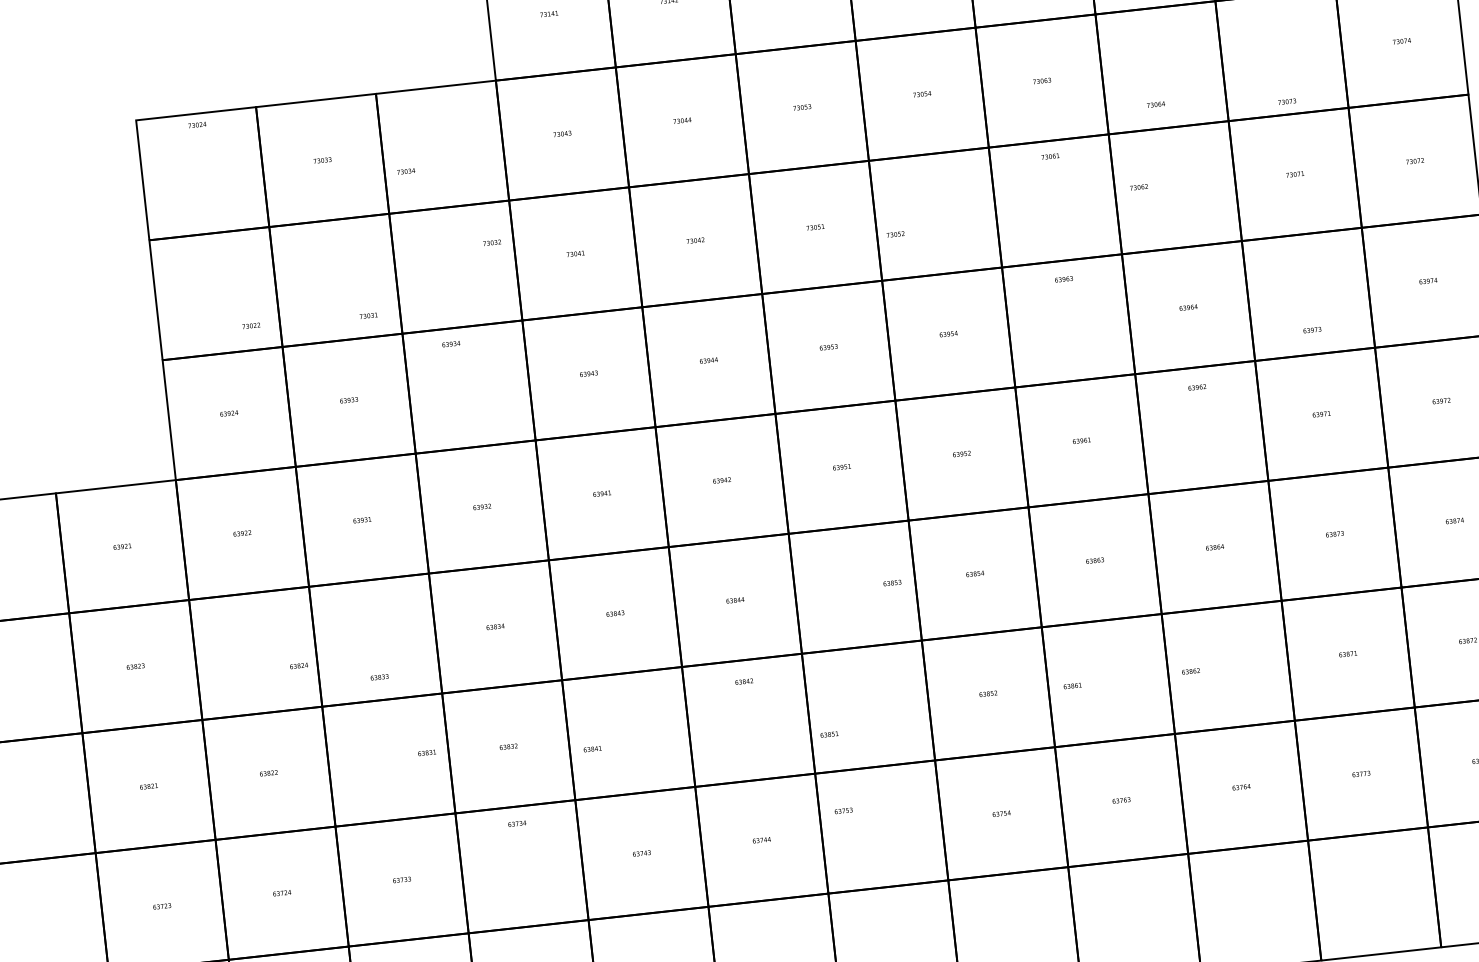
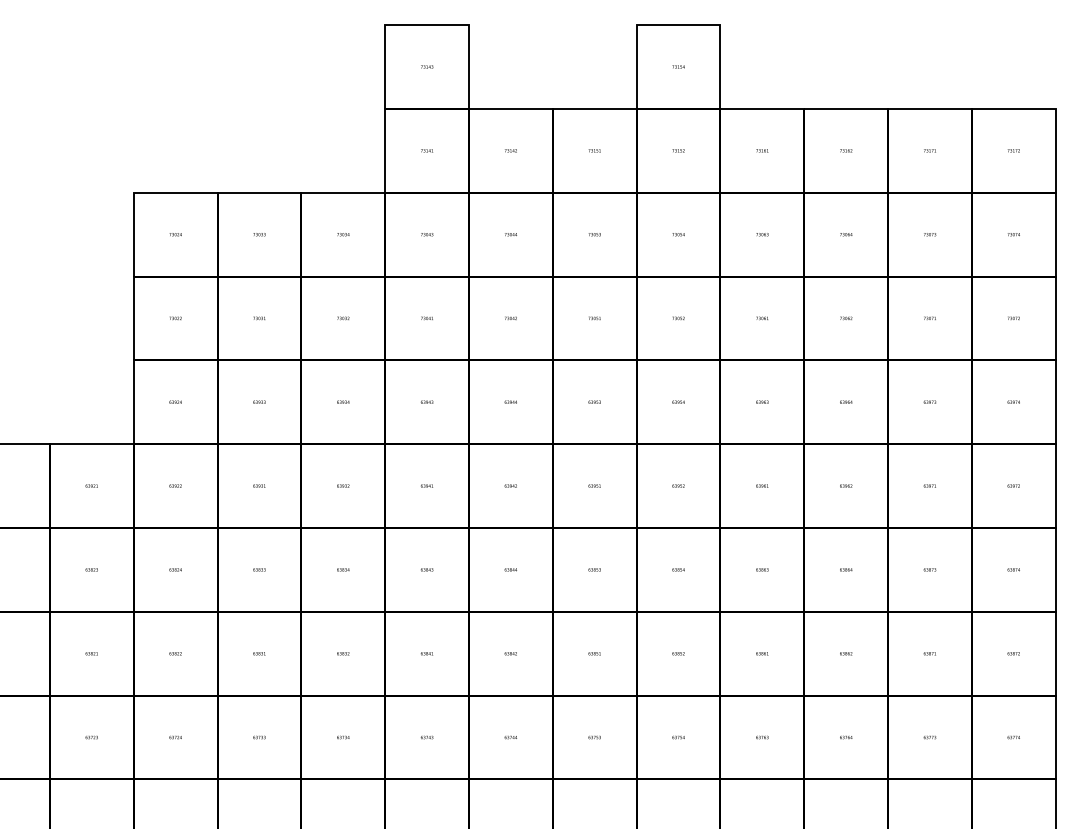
text: (1287, 101) -> (930, 234), moved
text: (1156, 104) -> (846, 234), moved
text: (197, 124) -> (175, 234), moved
text: (1050, 156) -> (762, 318), moved
text: (406, 171) -> (343, 234), moved
text: (1139, 187) -> (846, 318), moved
text: (895, 234) -> (678, 318), moved
text: (492, 242) -> (343, 318), moved
text: (1064, 278) -> (762, 401), moved
text: (368, 315) -> (259, 318), moved
text: (251, 326) -> (175, 318), moved
text: (1311, 329) -> (929, 401), moved
text: (451, 343) -> (343, 401), moved
text: (1197, 386) -> (846, 485), moved
text: (892, 582) -> (594, 569), moved
text: (298, 665) -> (175, 569), moved
text: (1191, 671) -> (846, 653), moved
text: (379, 676) -> (259, 569), moved
text: (743, 681) -> (510, 653), moved
text: (1072, 685) -> (762, 653), moved
text: (829, 734) -> (594, 653), moved
text: (591, 748) -> (426, 653), moved
text: (427, 752) -> (259, 653), moved
text: (843, 810) -> (594, 737), moved
text: (517, 823) -> (343, 737), moved

